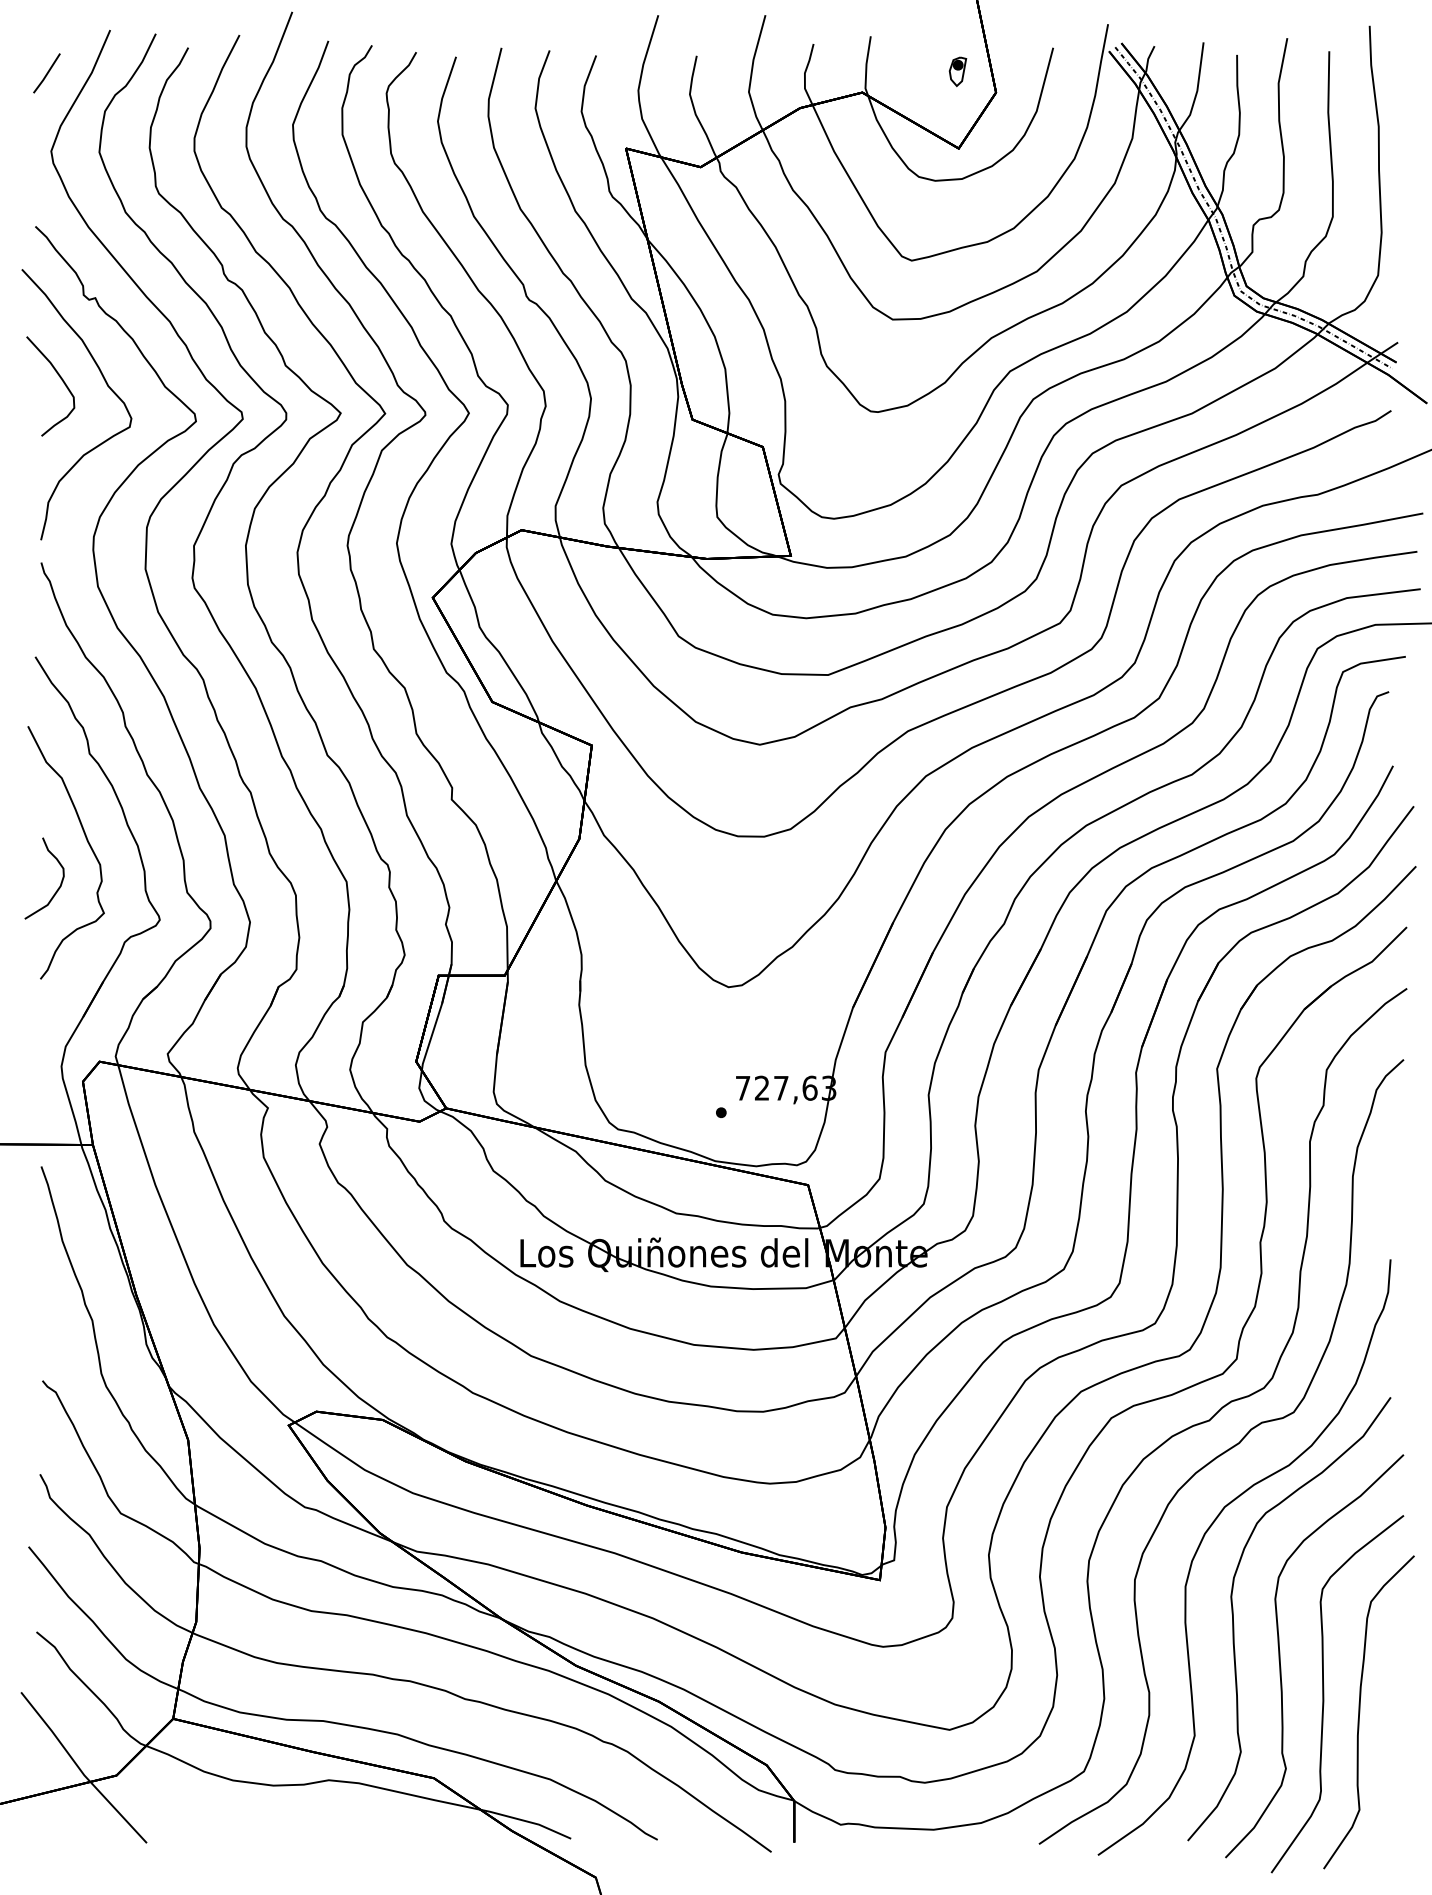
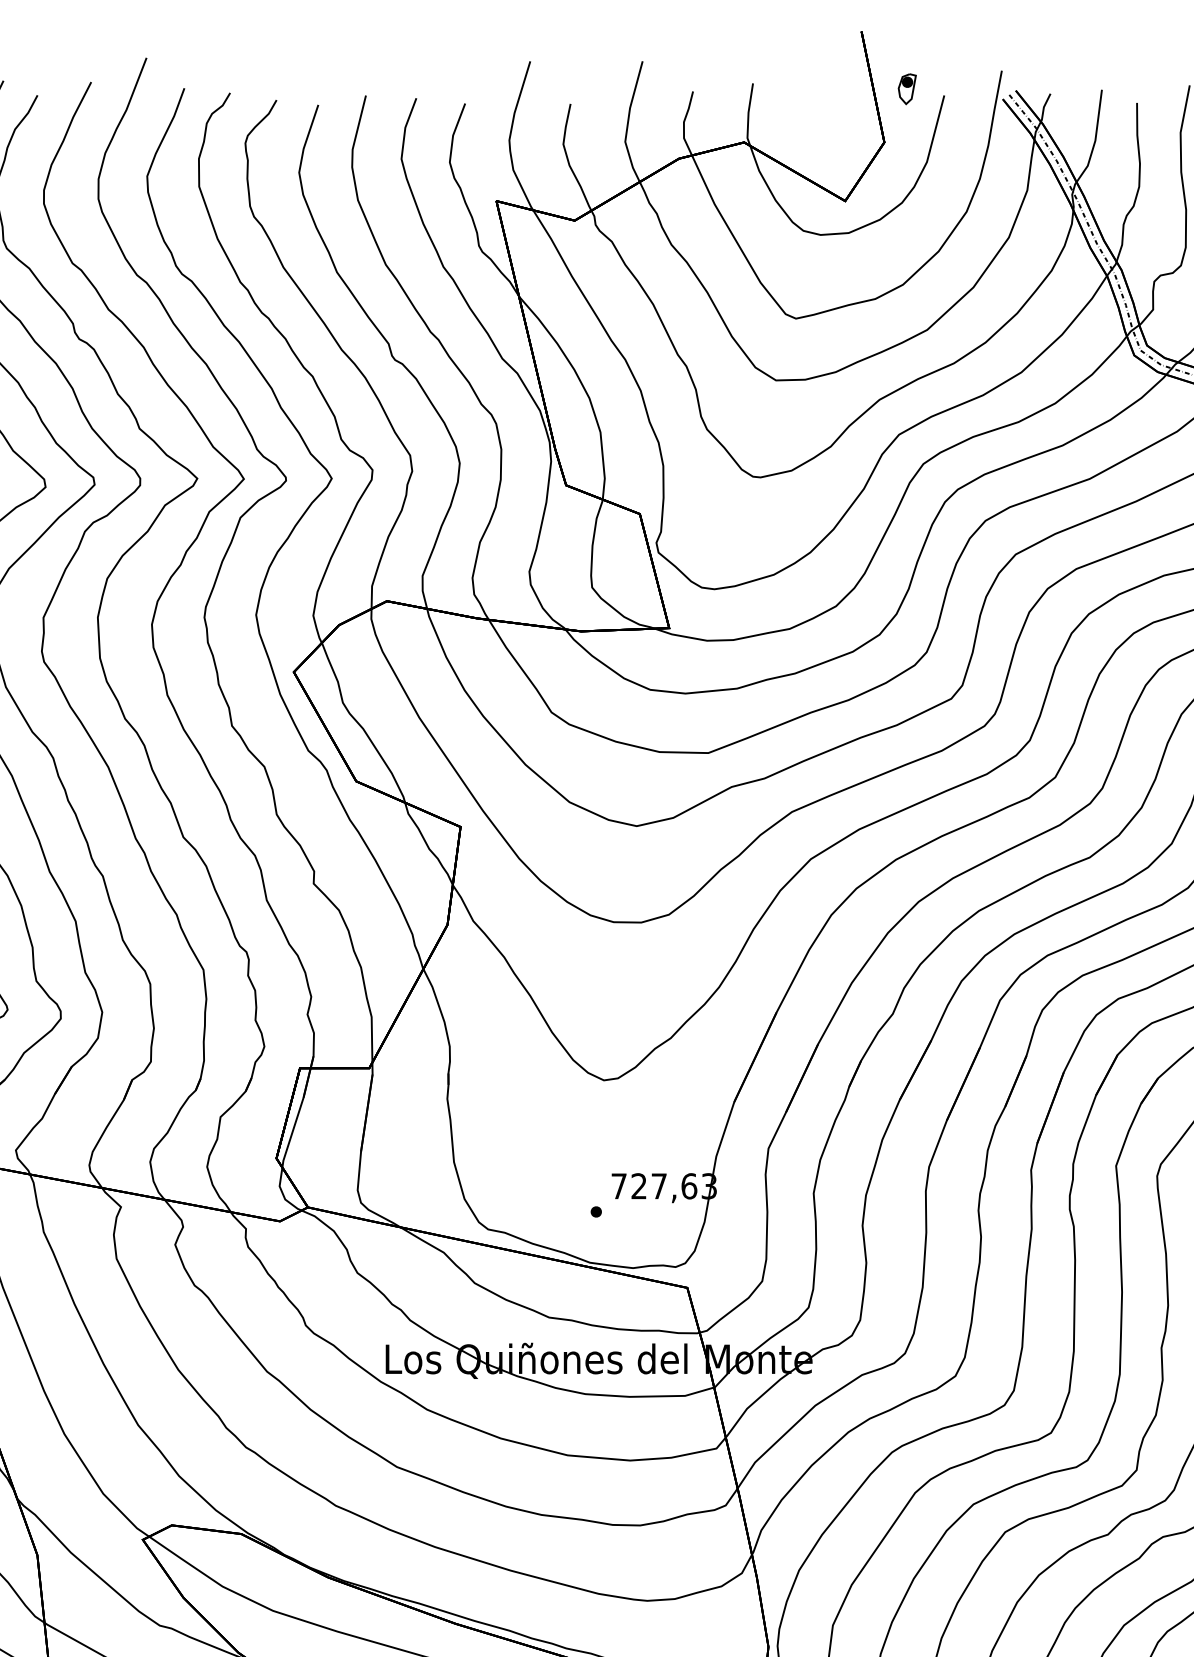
part: (957, 71) -> (906, 88), moved

